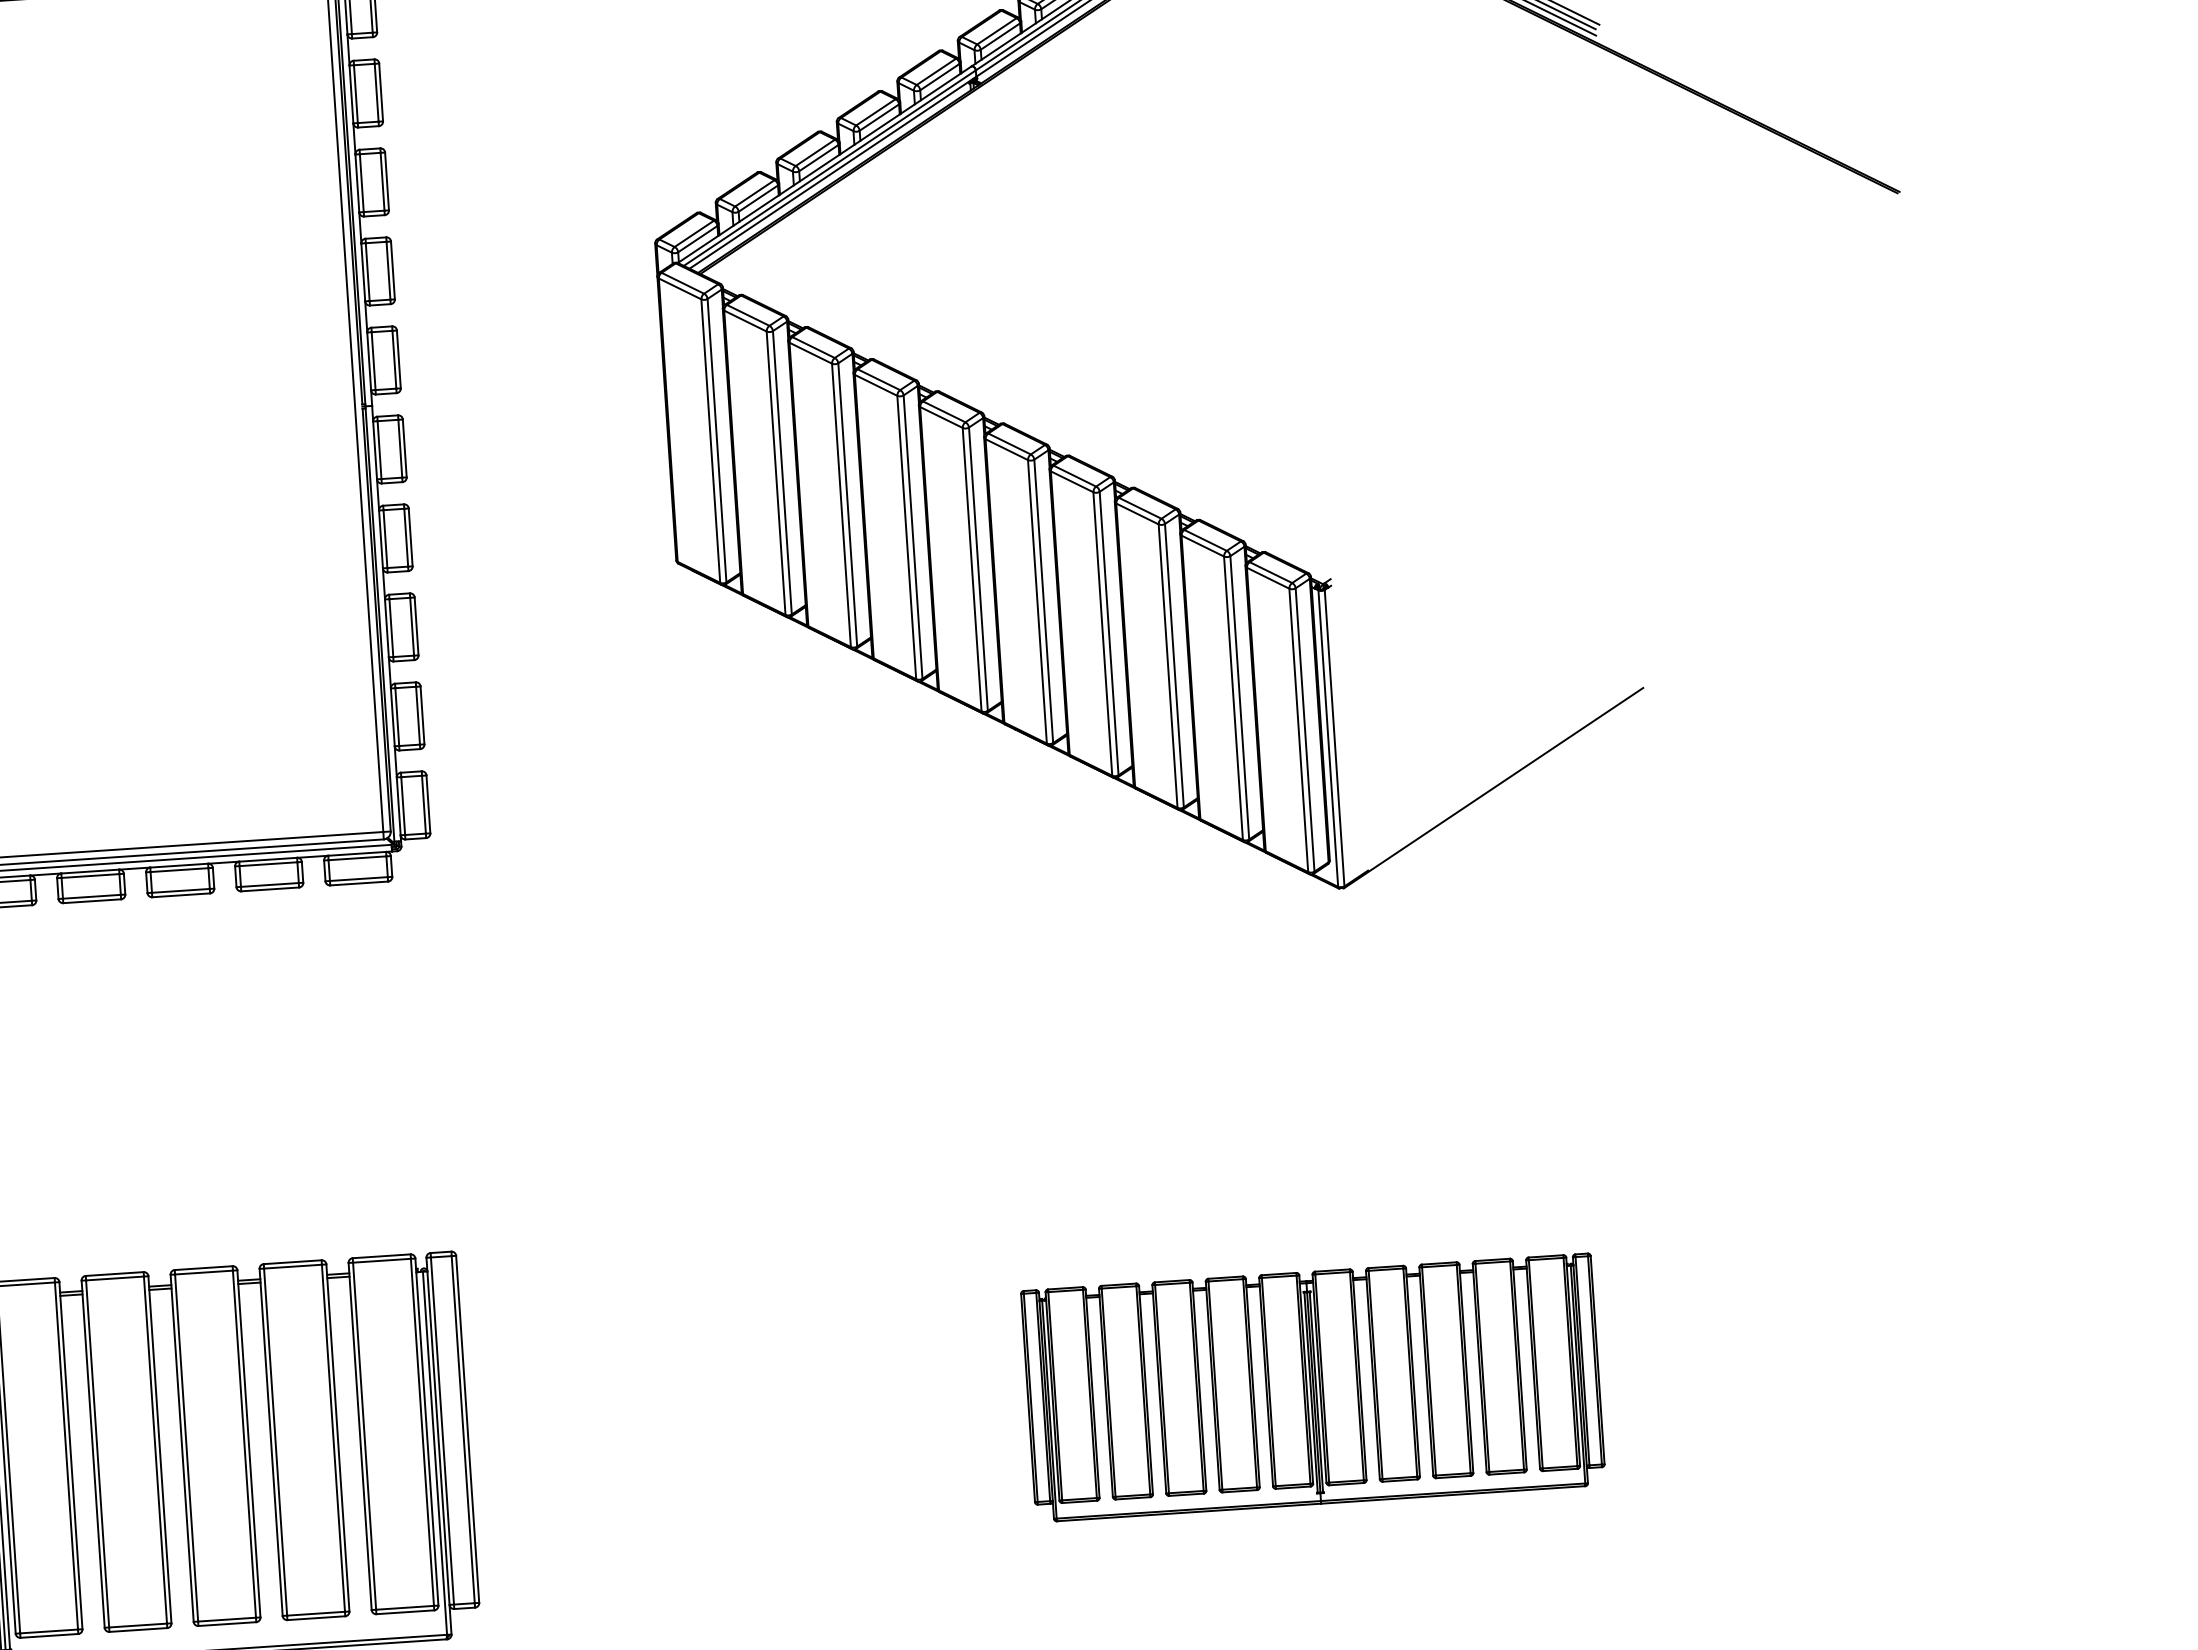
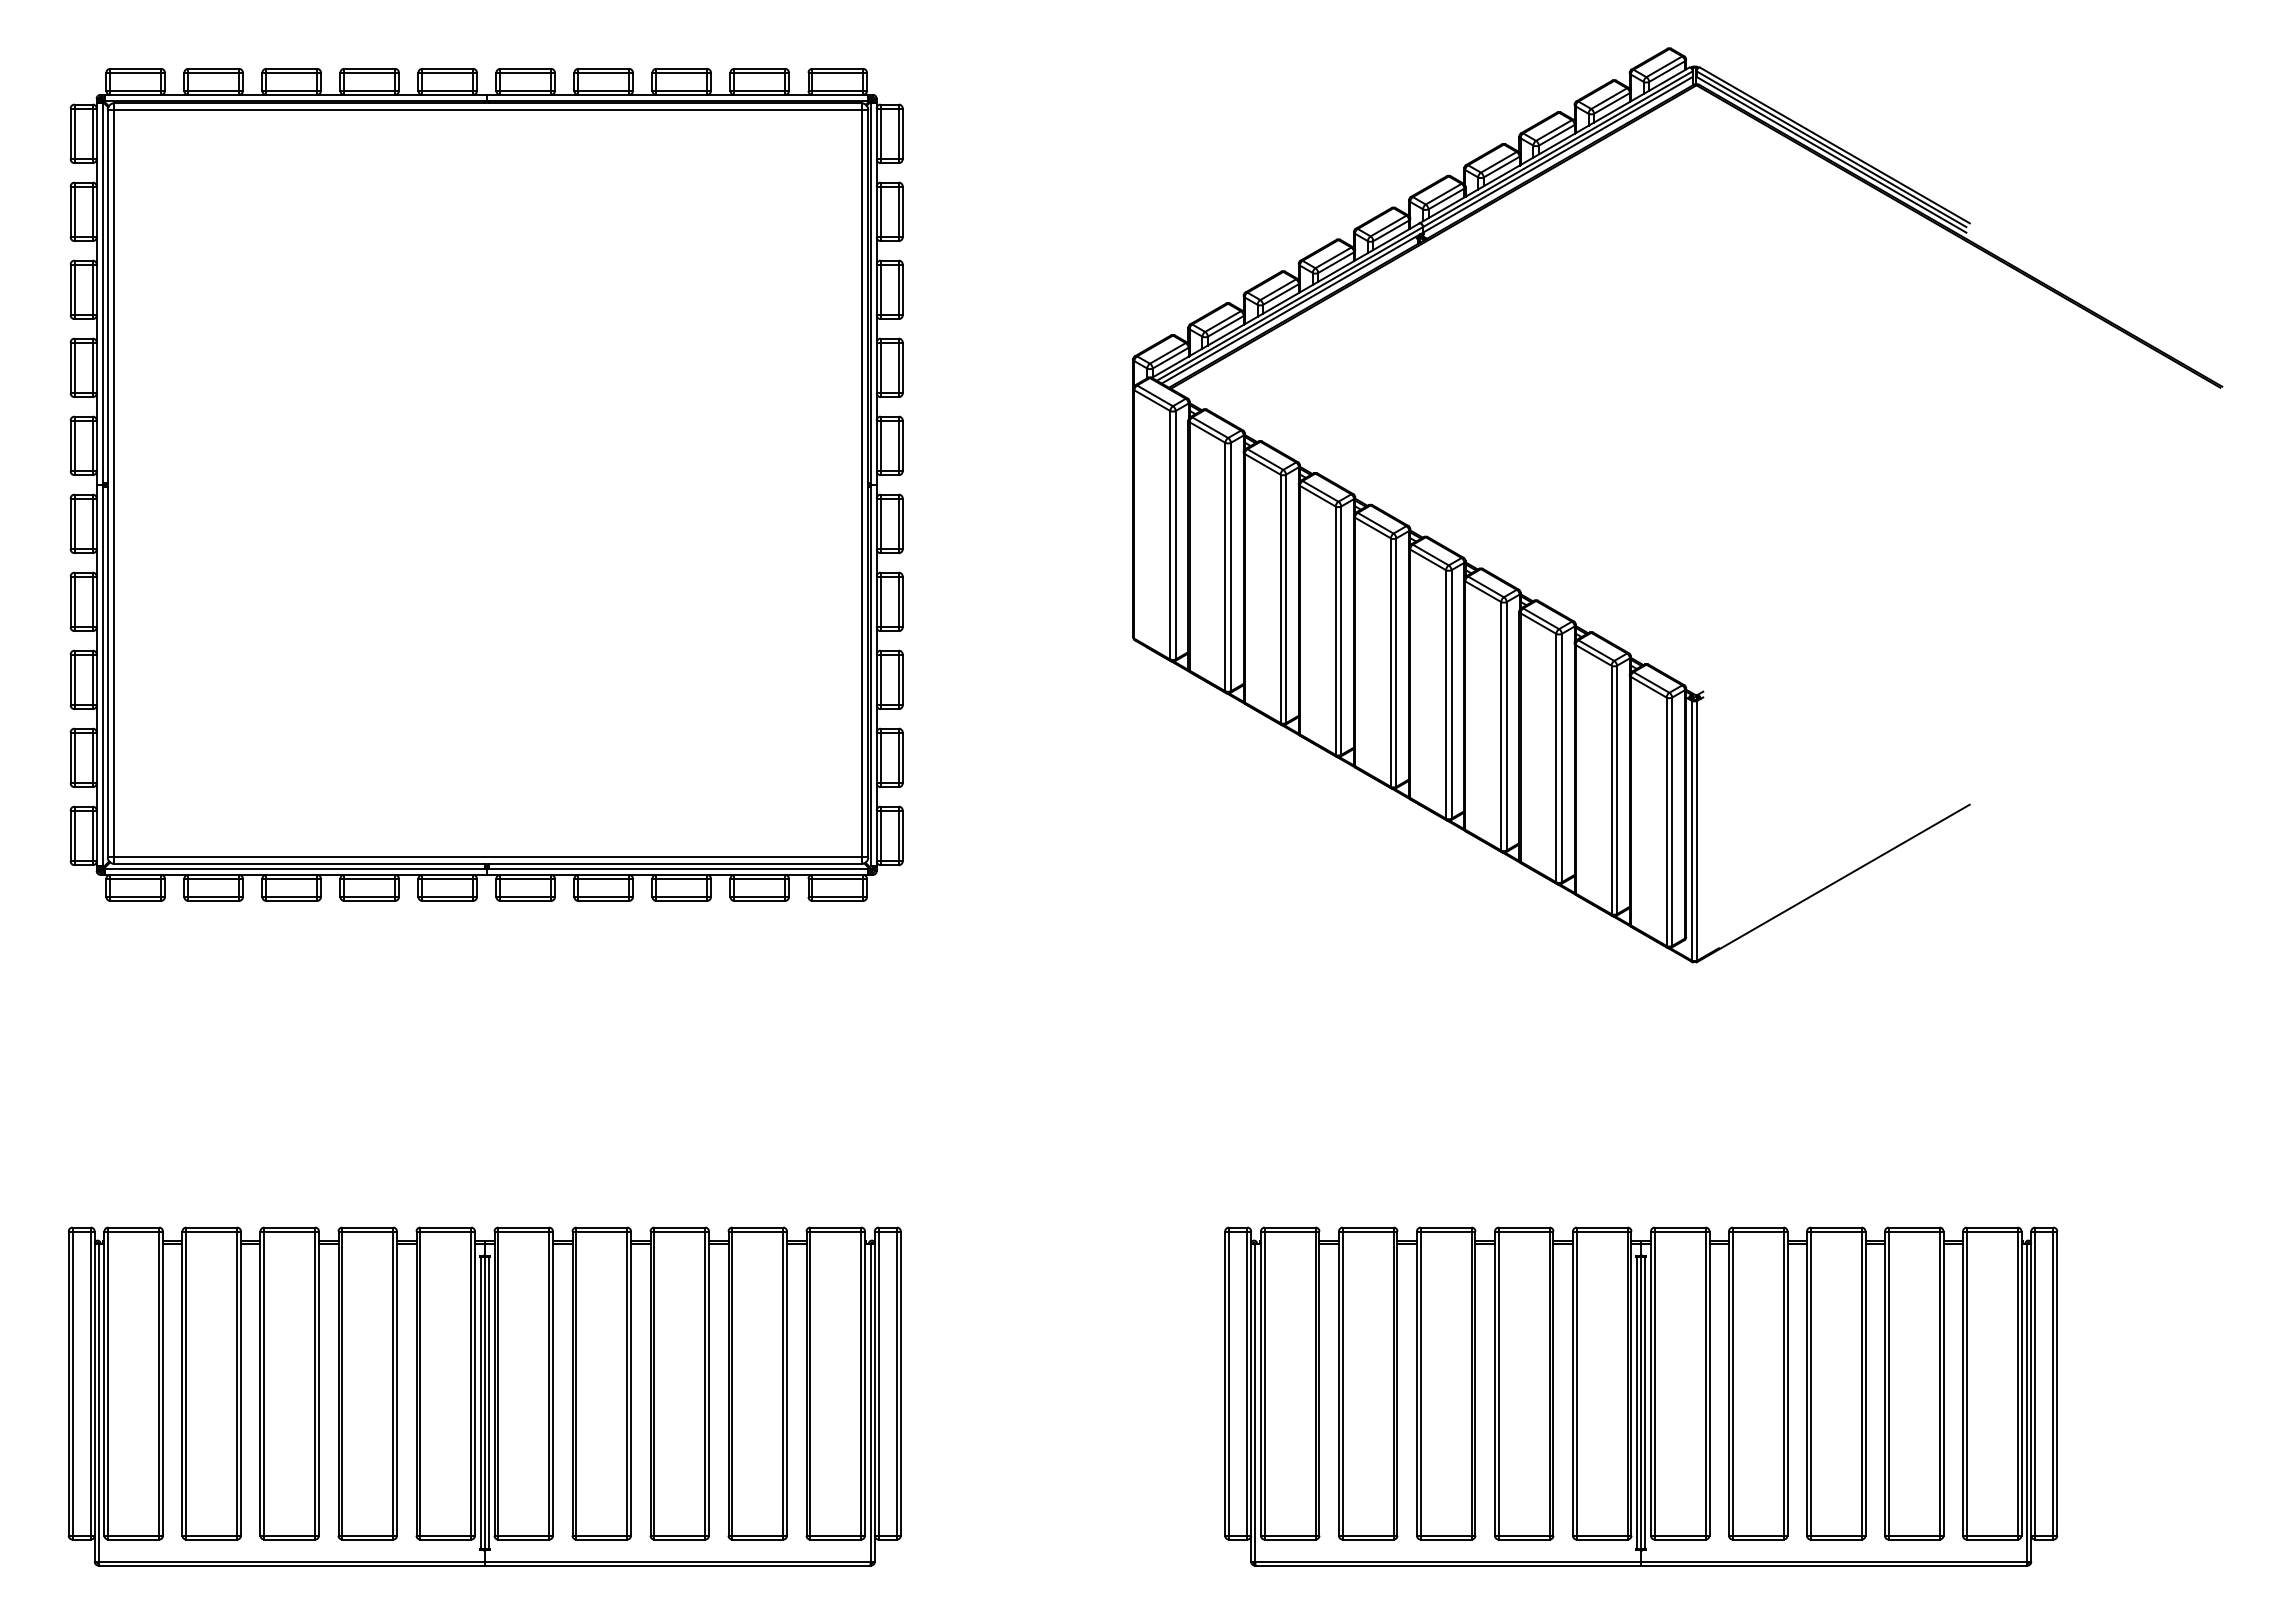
part: (1313, 1387) -> (1641, 1396), size x1.67

